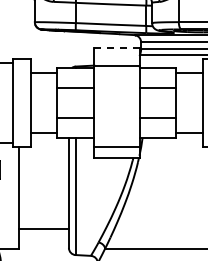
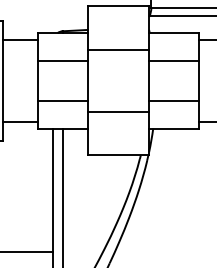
line: (116, 47) -> (117, 5), dashed -> solid
line: (116, 66) -> (117, 50), moved
line: (116, 146) -> (117, 111), moved

